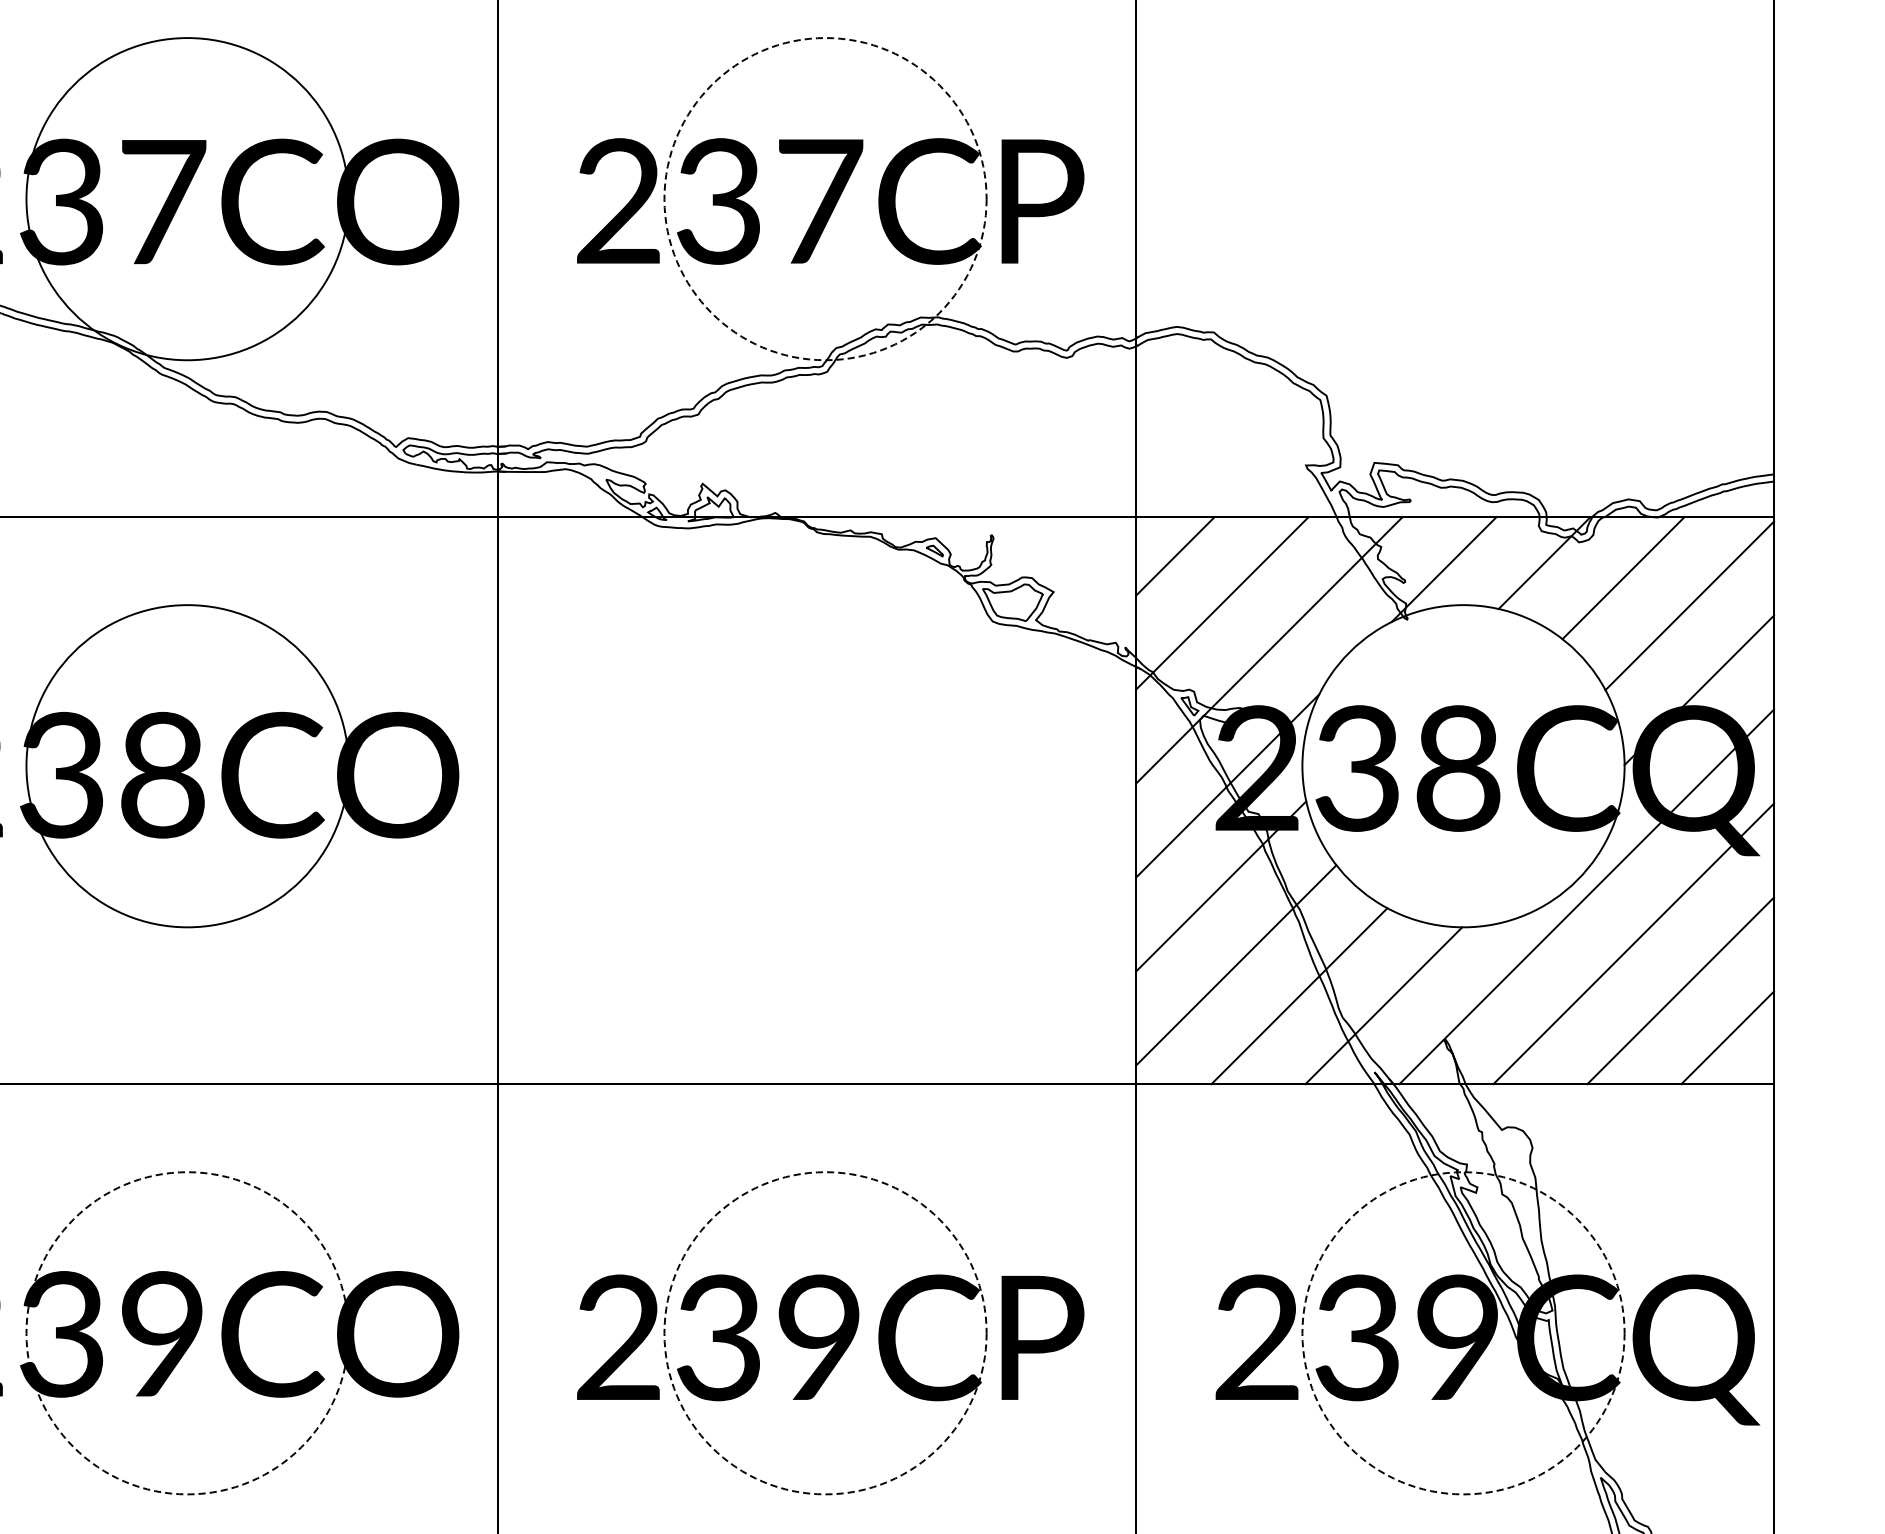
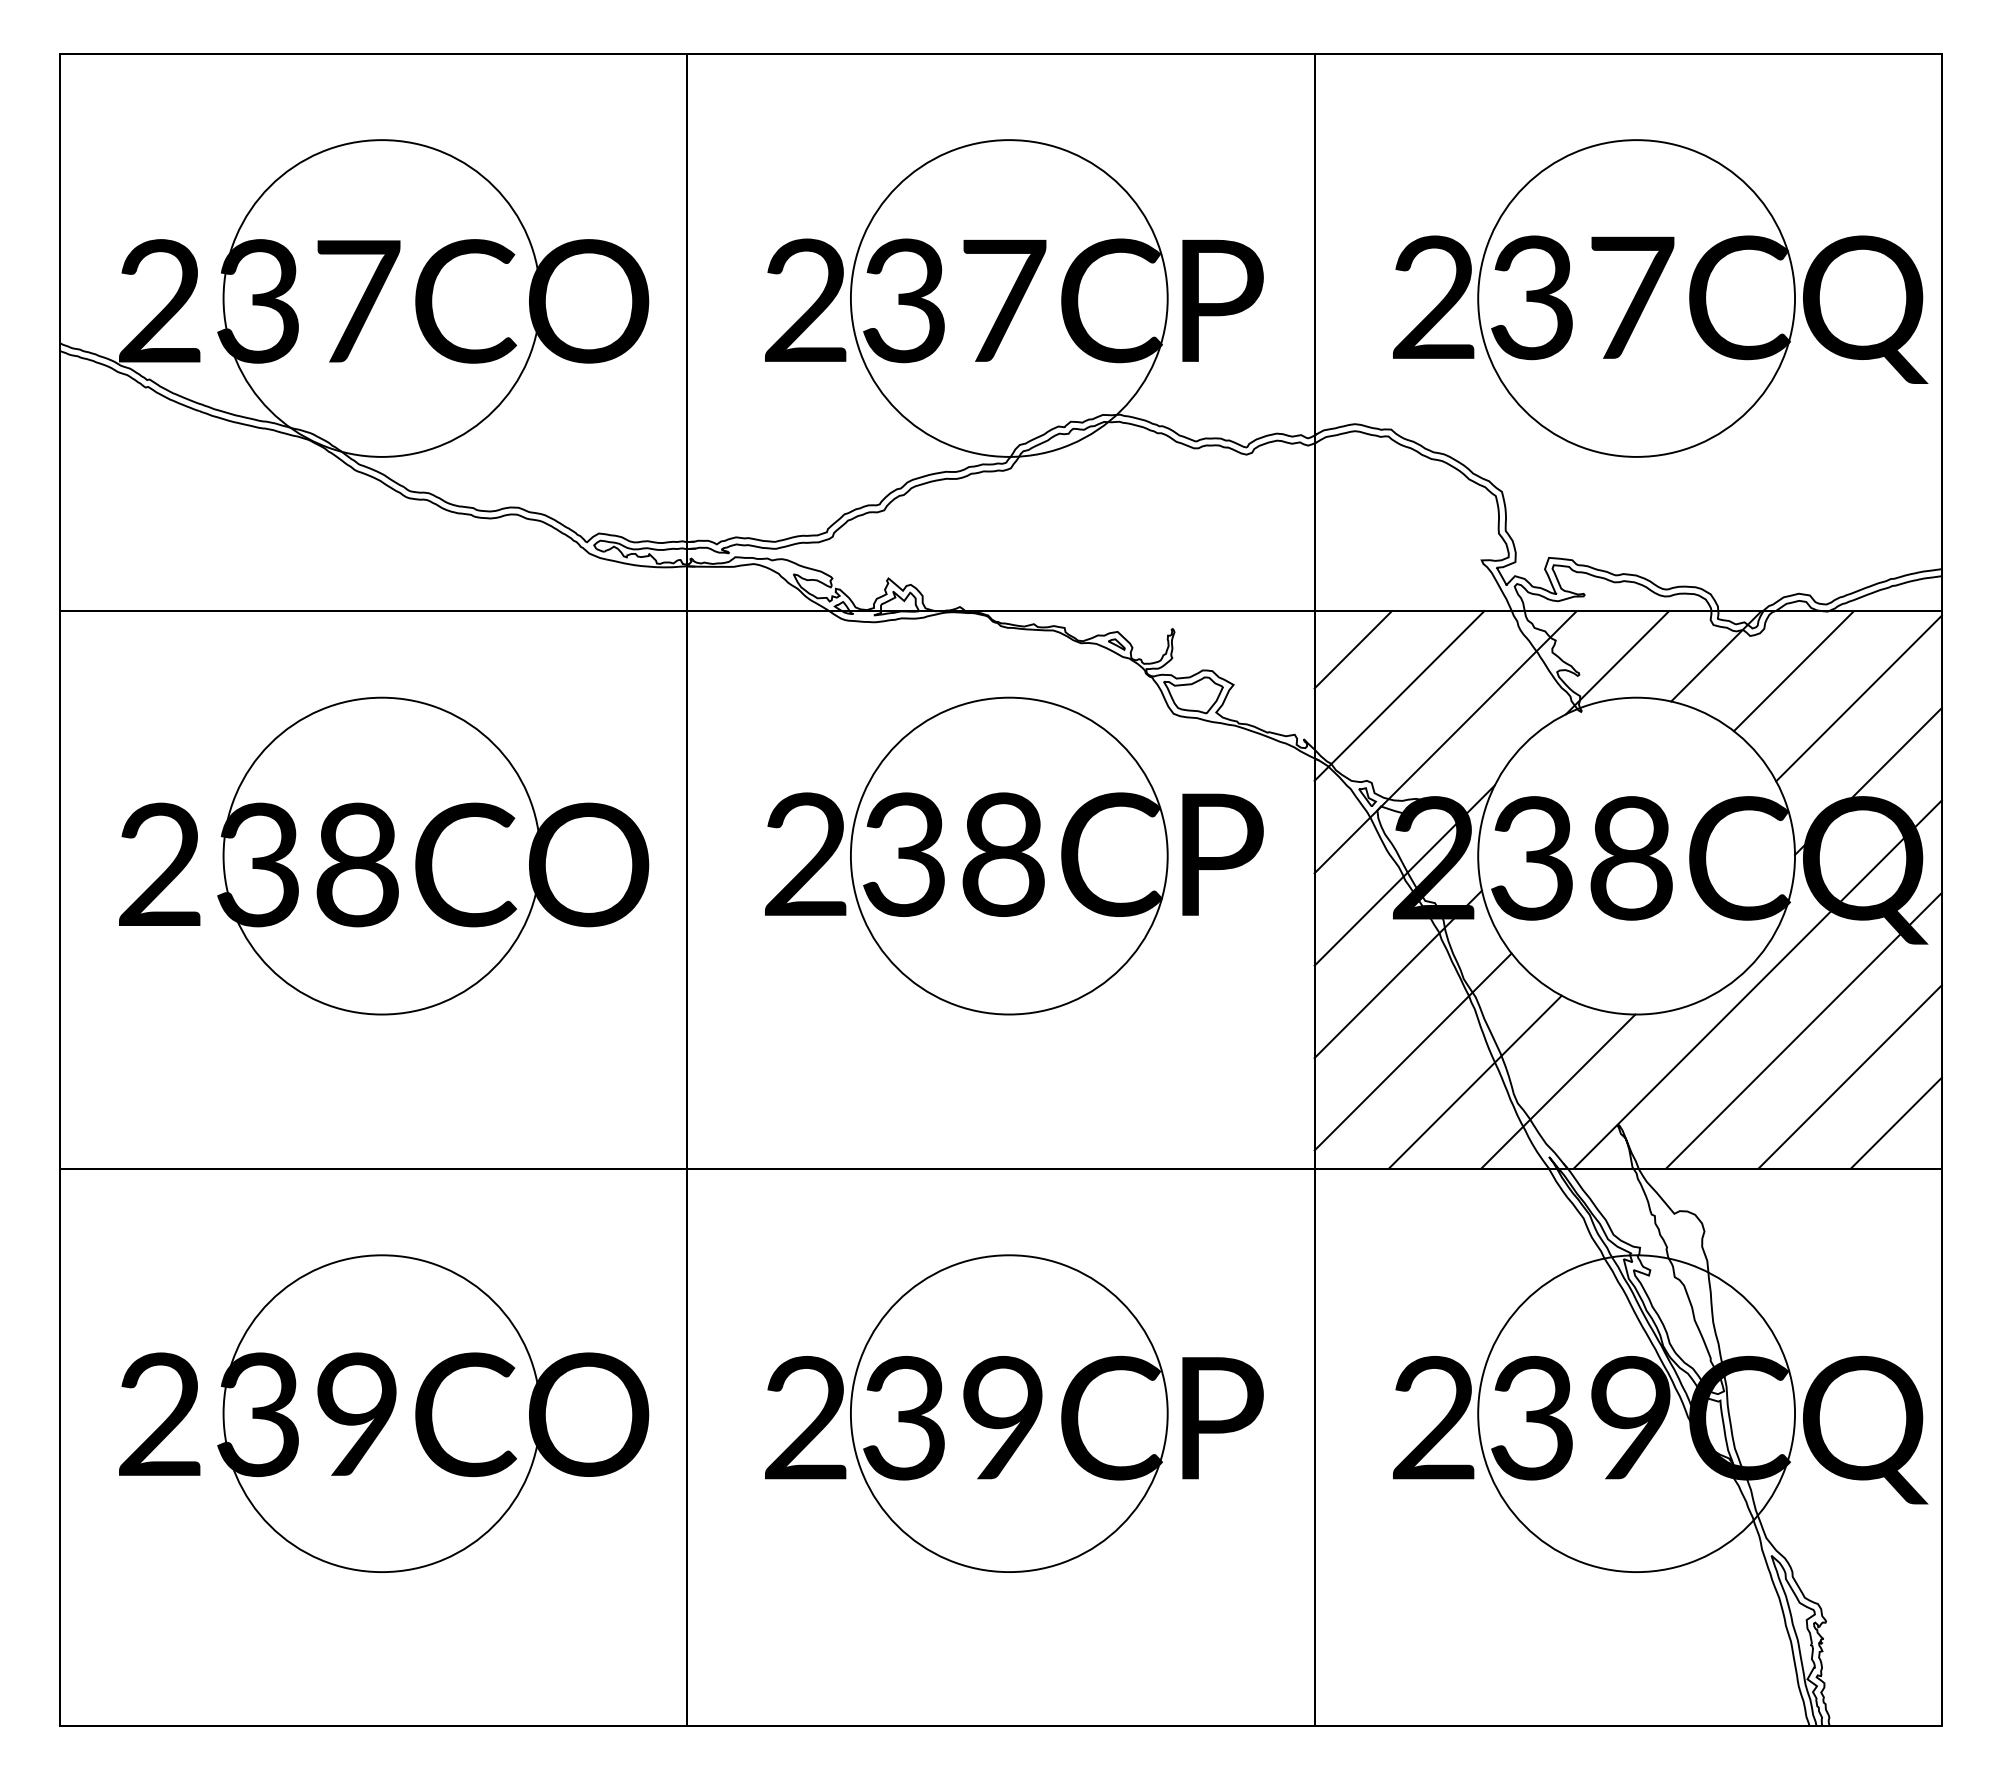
circle: (824, 199) -> (1008, 298), dashed -> solid
part: (1487, 199) -> (1660, 298), added
part: (830, 765) -> (1014, 855), added
circle: (187, 1333) -> (381, 1413), dashed -> solid
circle: (824, 1333) -> (1008, 1413), dashed -> solid
circle: (1463, 1333) -> (1636, 1413), dashed -> solid

